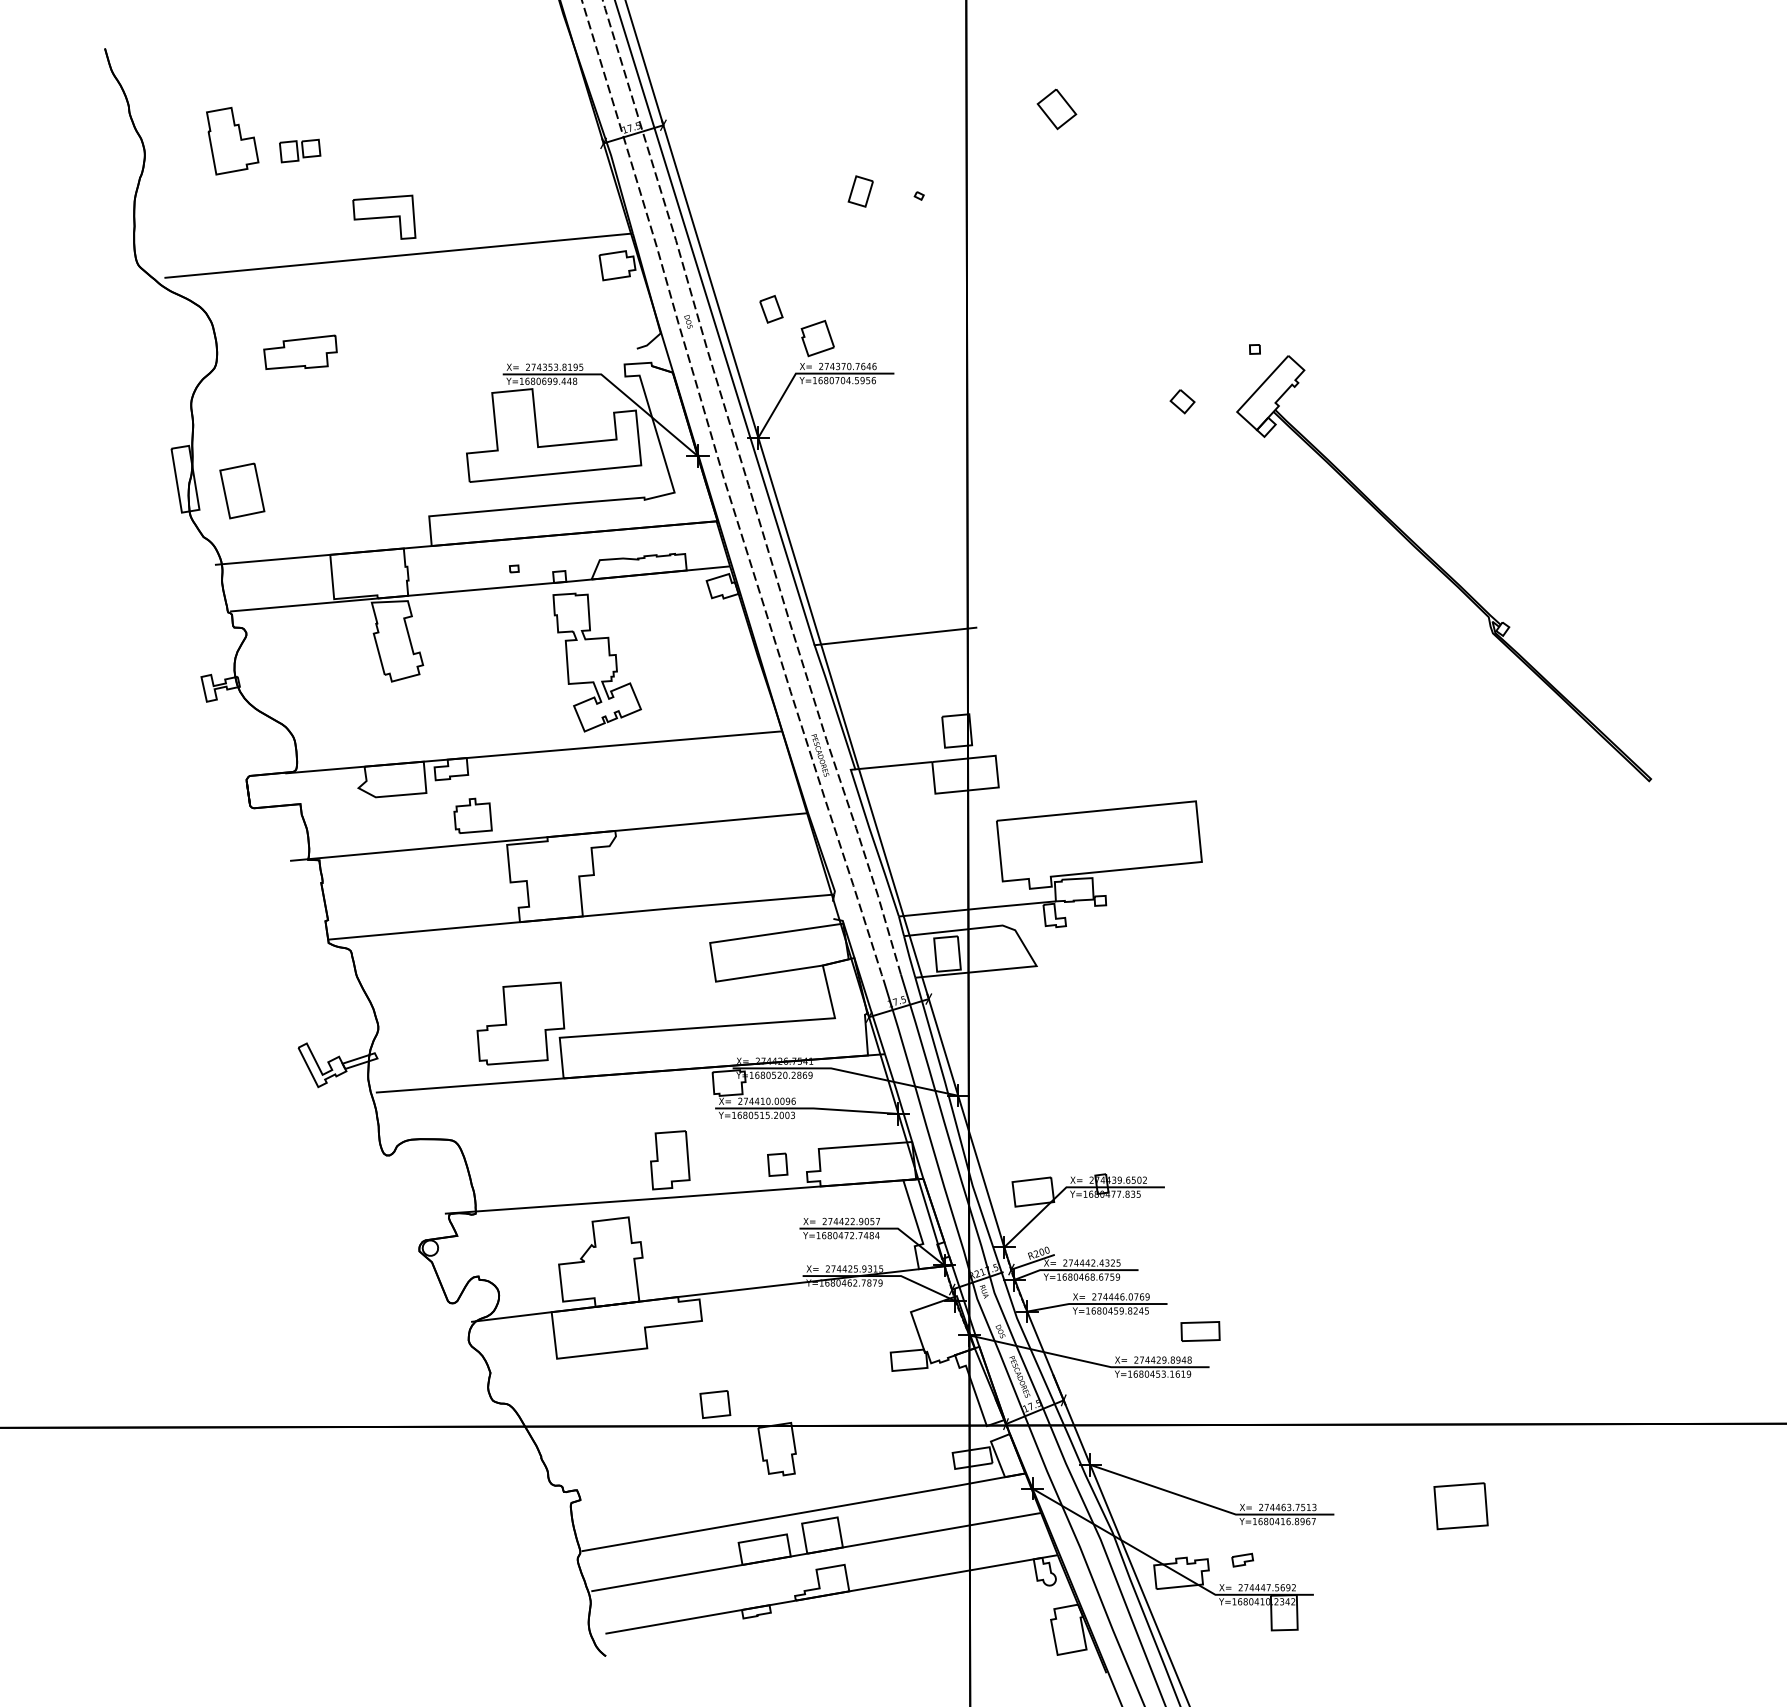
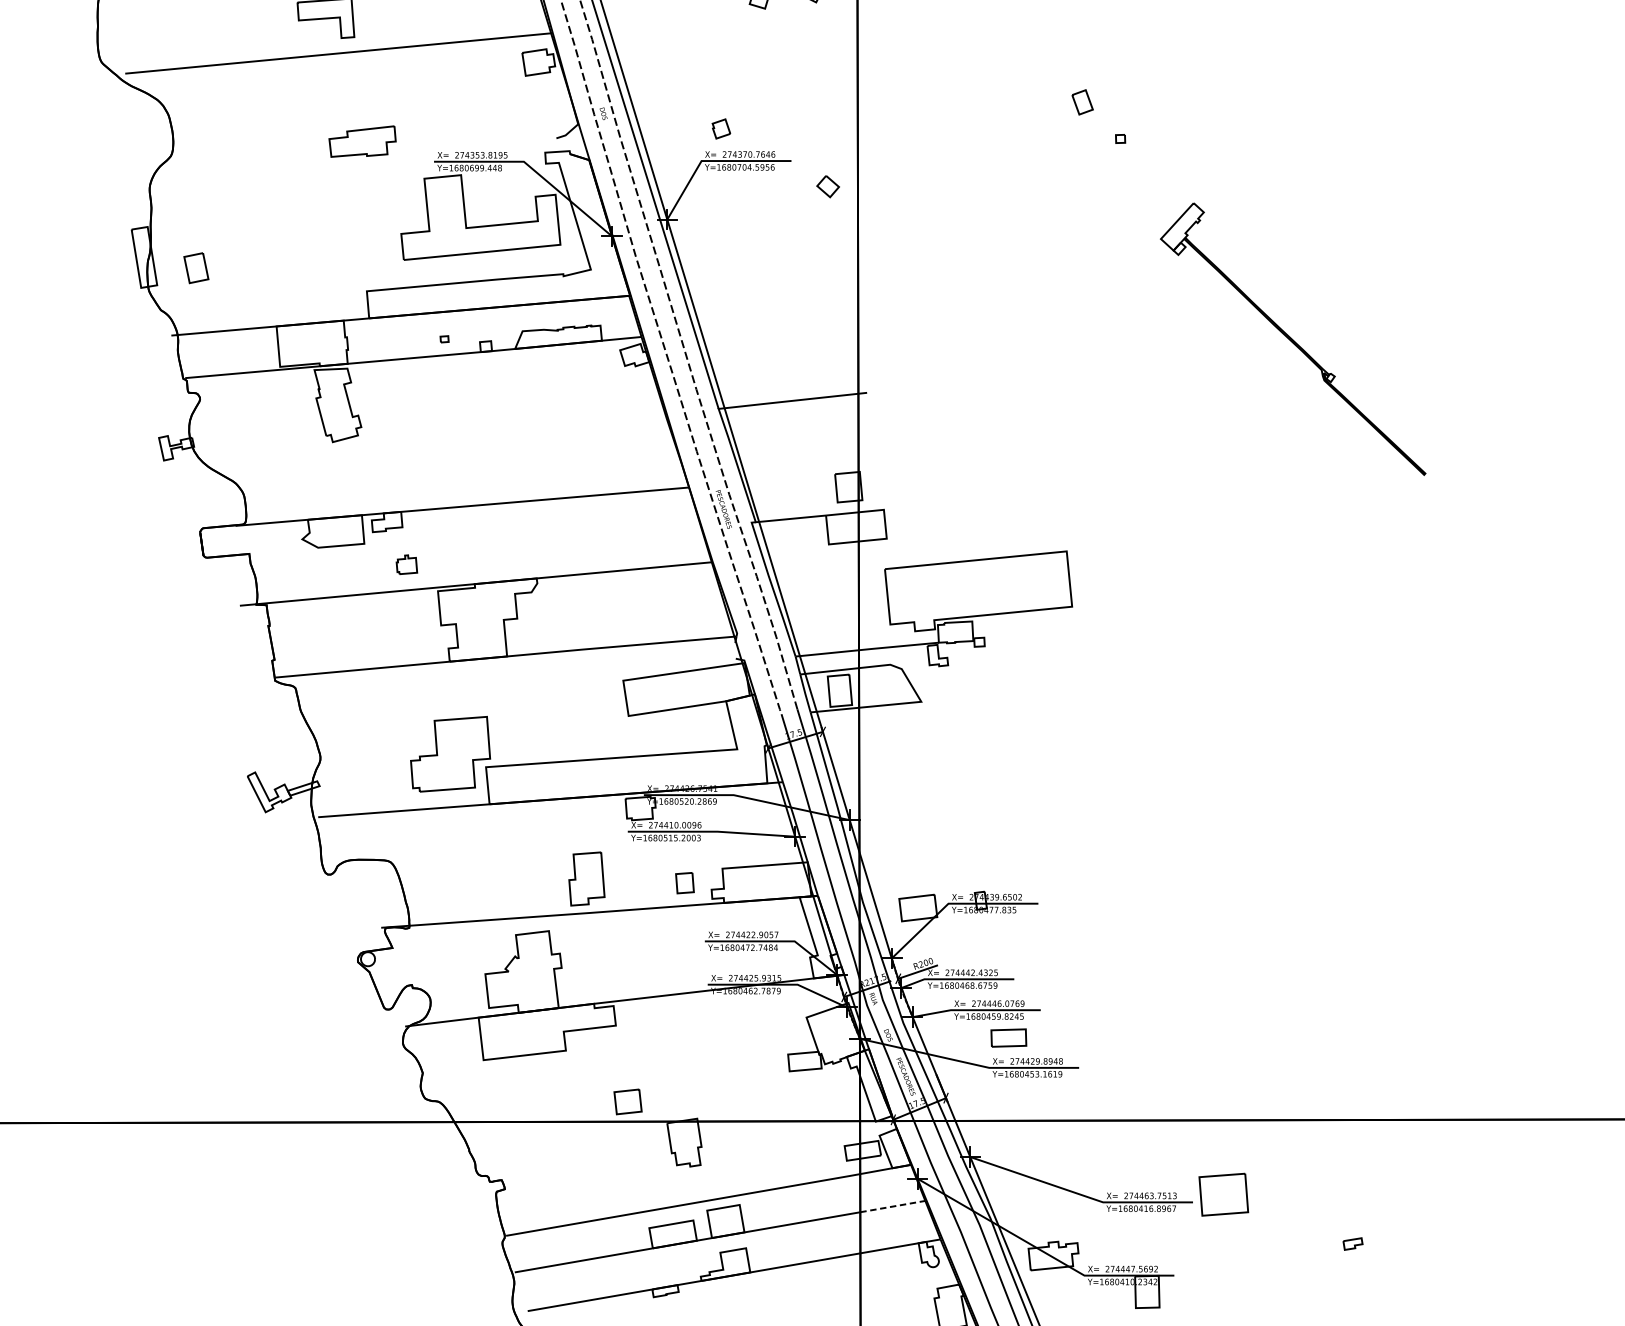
part: (771, 309) -> (1082, 102), moved
part: (817, 338) -> (721, 128), size x0.6
part: (300, 351) -> (362, 140), moved
part: (1182, 401) -> (828, 186), moved
part: (242, 490) -> (196, 267), size x0.6
part: (1443, 568) -> (1292, 338), size x0.7
part: (596, 662) -> (519, 424), removed
part: (472, 815) -> (406, 564), size x0.6
part: (1200, 1331) -> (1008, 1038), moved
part: (1460, 1506) -> (1223, 1195), moved
line: (1005, 1519) -> (892, 1206), solid -> dashed
part: (1242, 1559) -> (1352, 1243), moved

